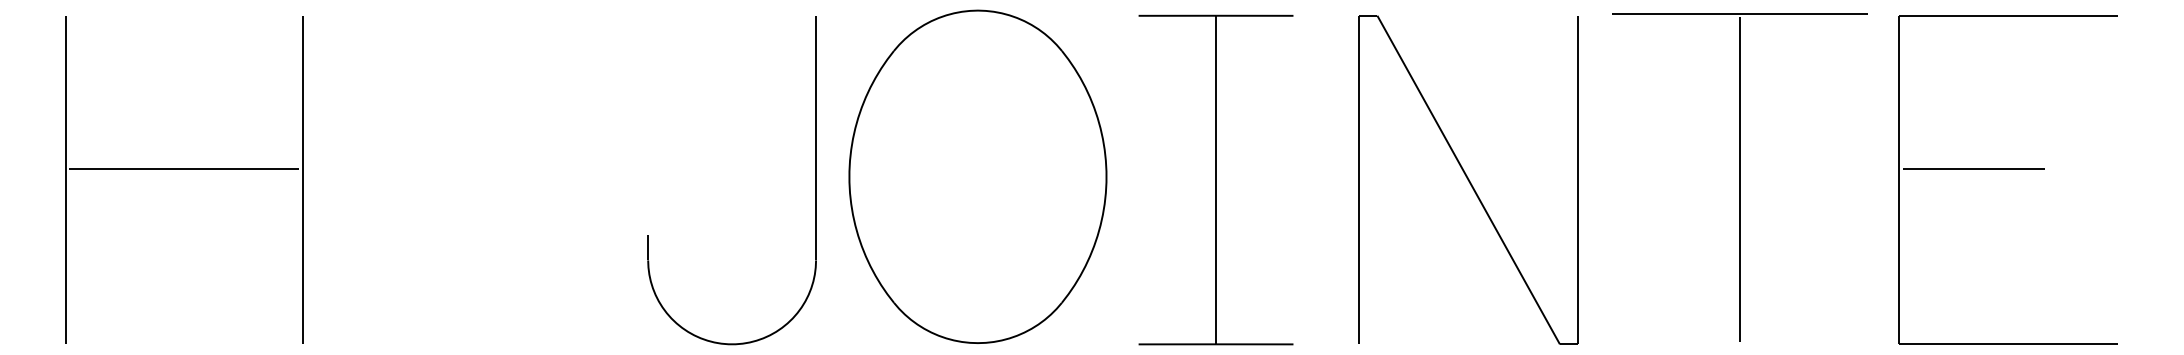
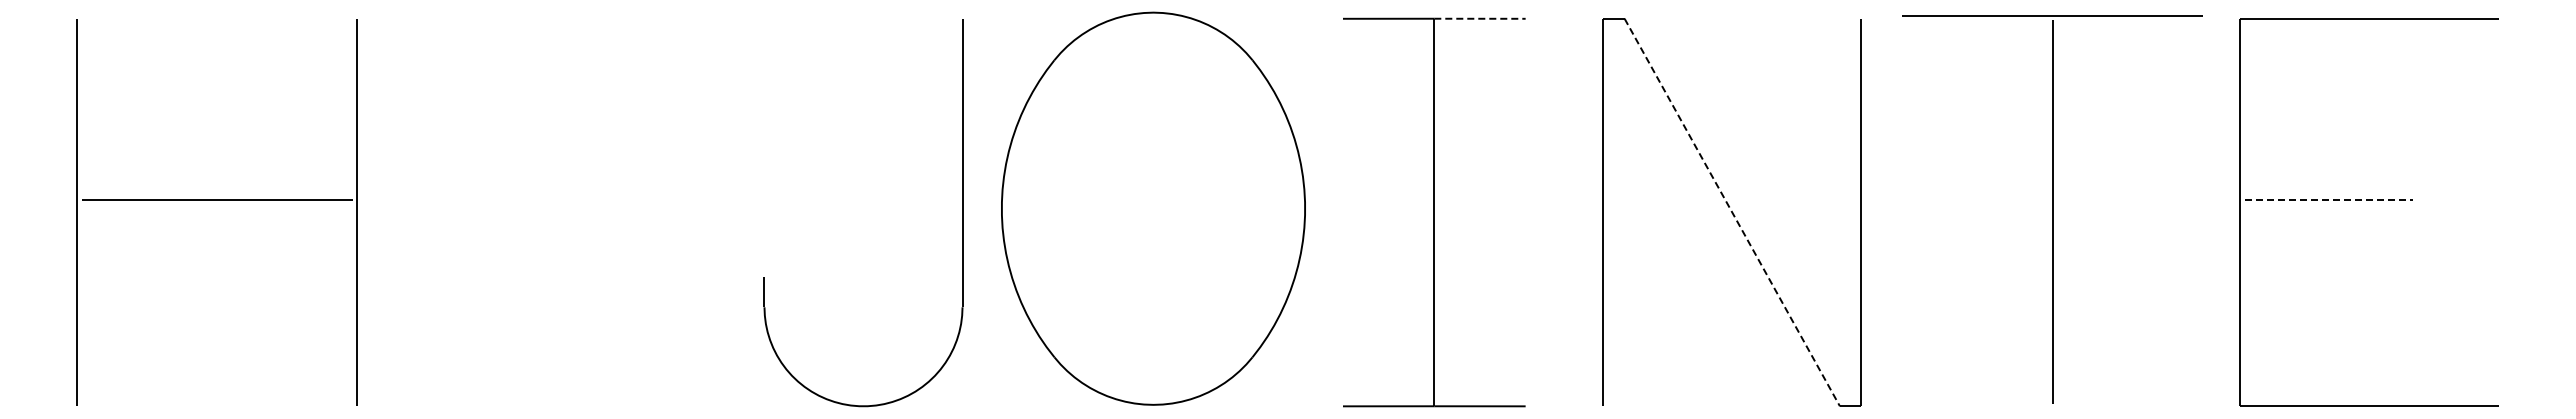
line: (1254, 15) -> (1479, 18), solid -> dashed
line: (1974, 169) -> (2328, 199), solid -> dashed
line: (1468, 180) -> (1732, 212), solid -> dashed

